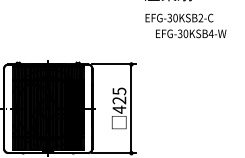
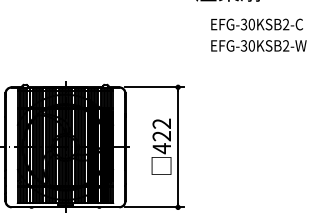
text: (179, 18) -> (256, 24), moved
text: (210, 33) -> (285, 45), EFG-30KSB4-W -> EFG-30KSB2-W
text: (119, 91) -> (161, 123), 425 -> 422

